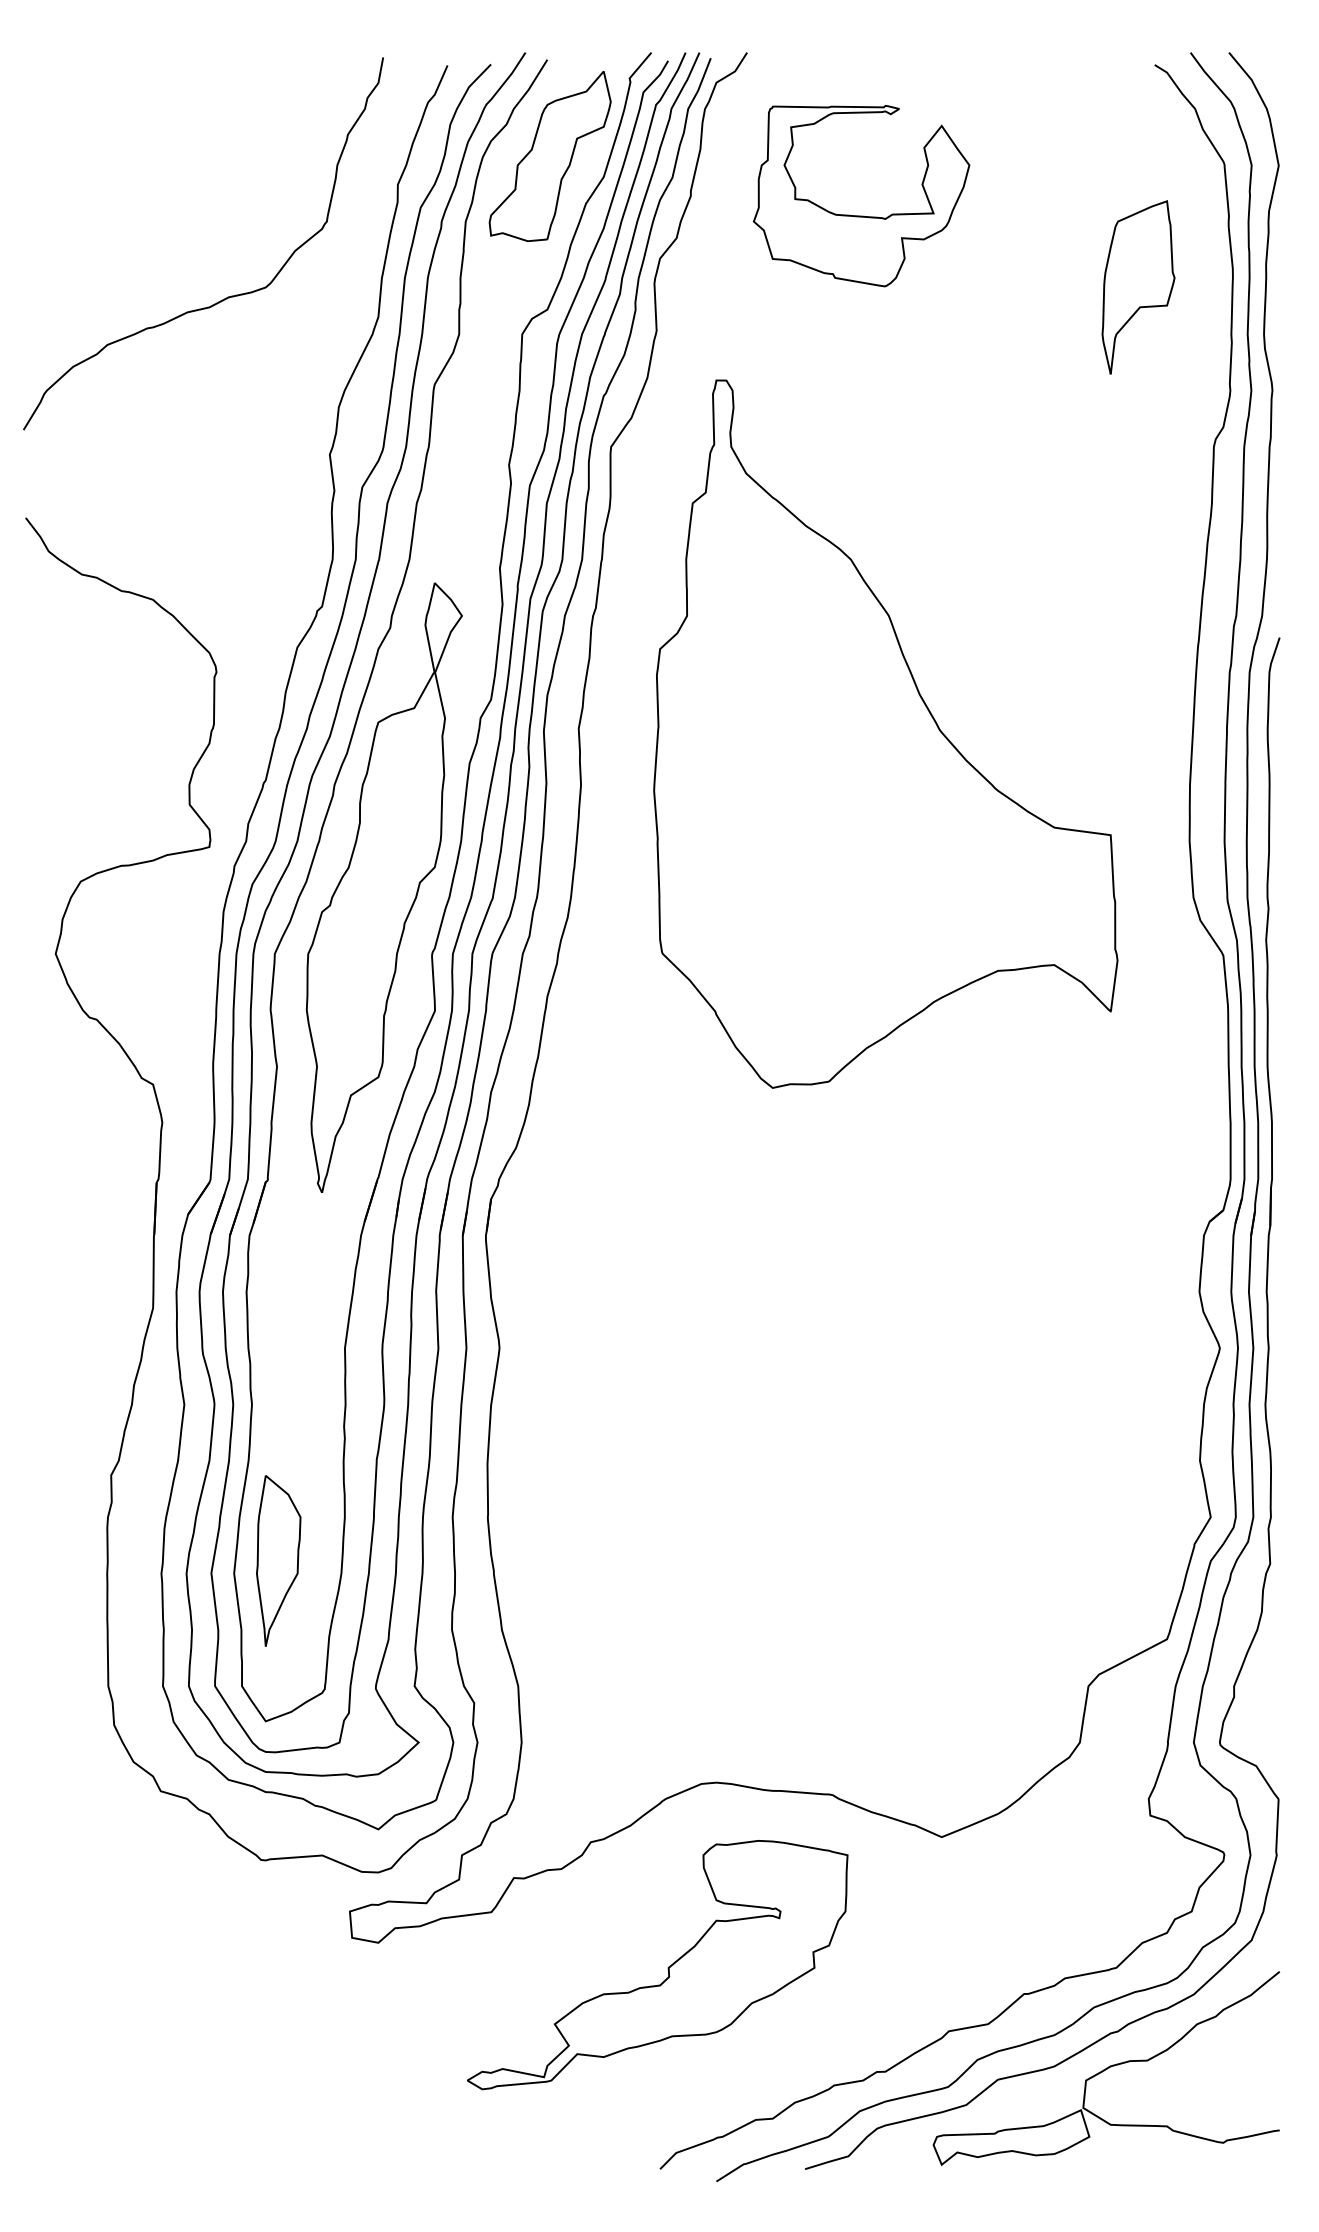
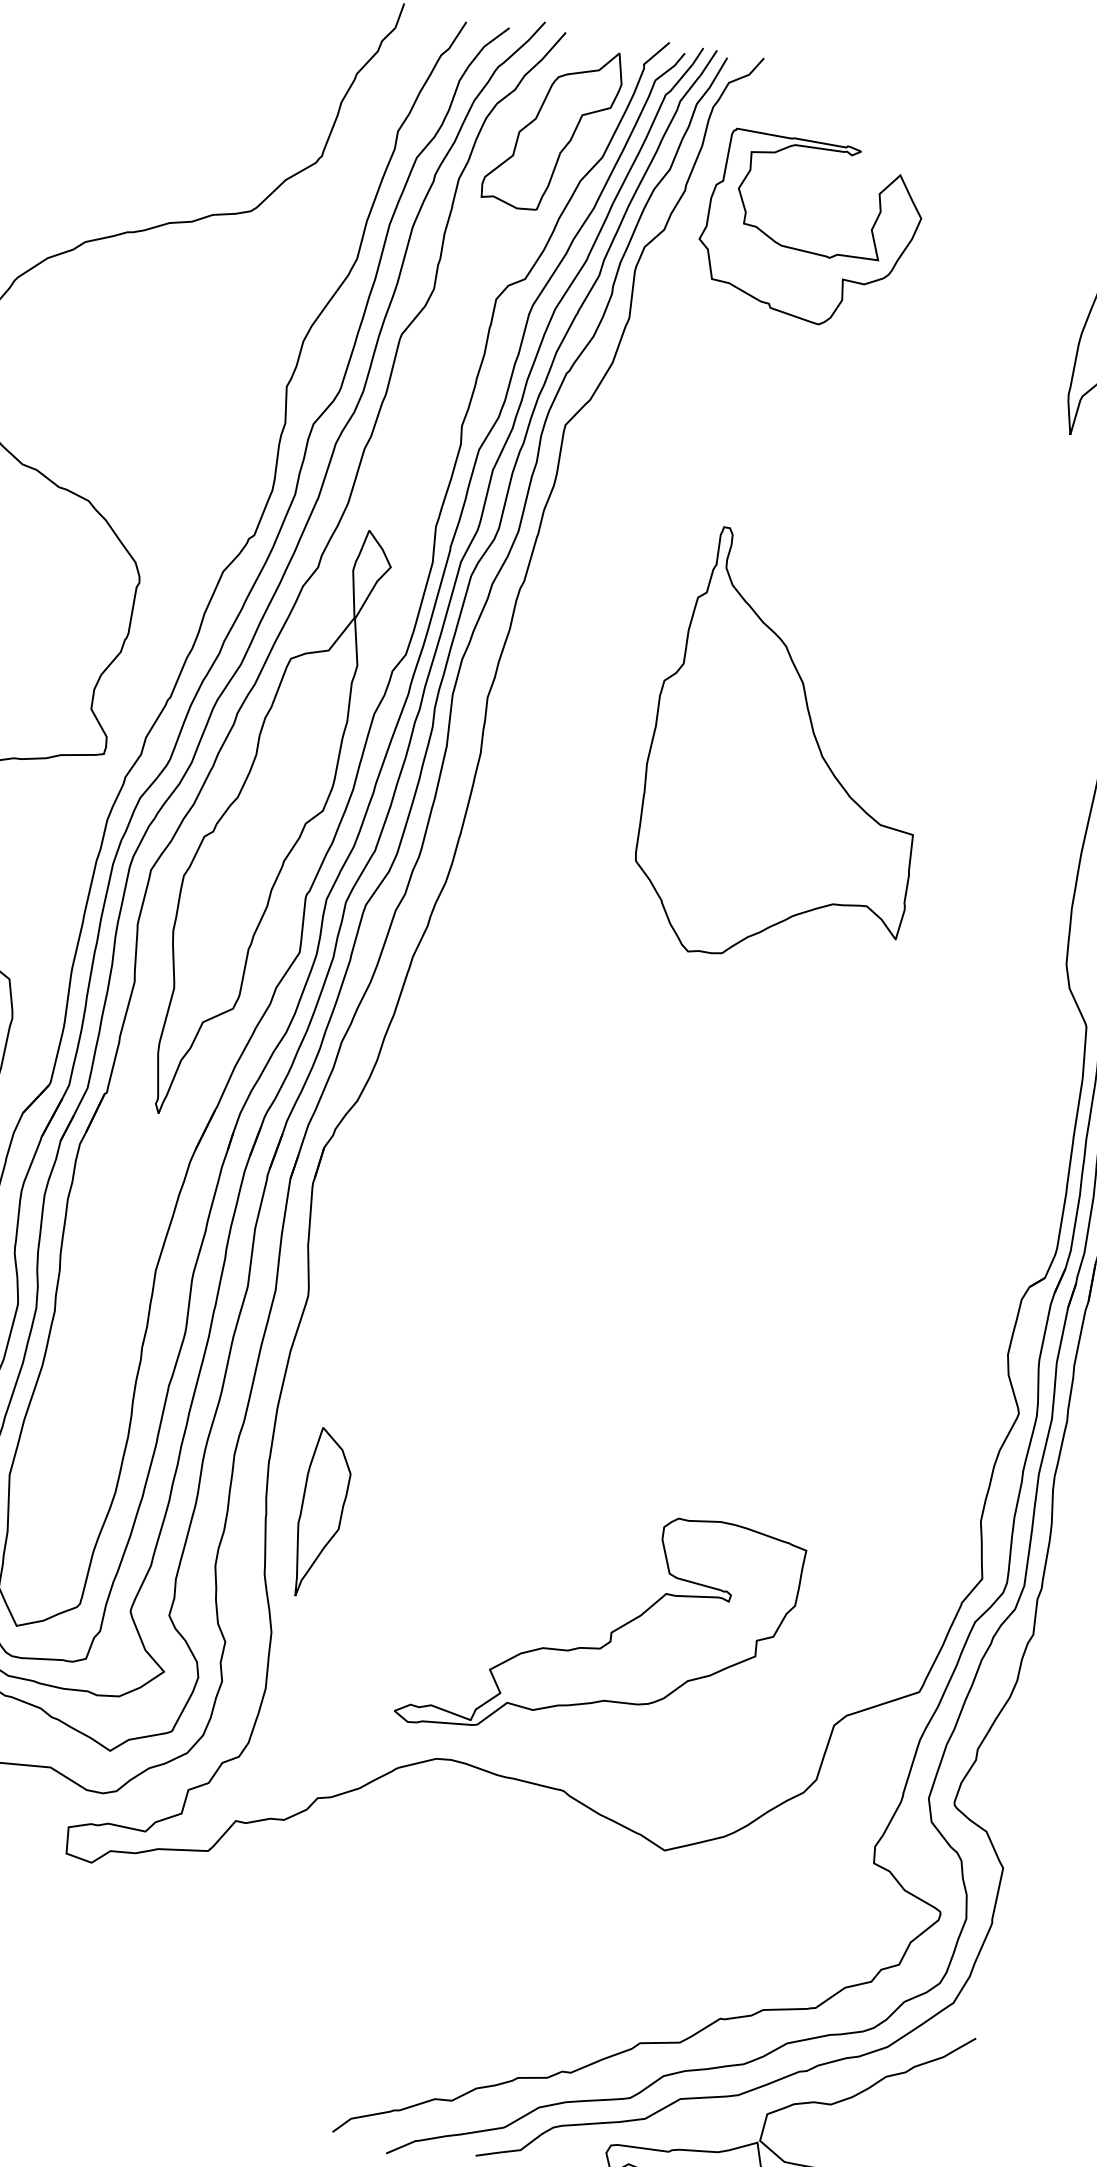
part: (861, 215) -> (806, 250), moved
part: (885, 733) -> (789, 752), size x0.6
part: (278, 1560) -> (321, 1513), moved
part: (667, 1967) -> (610, 1632), moved

